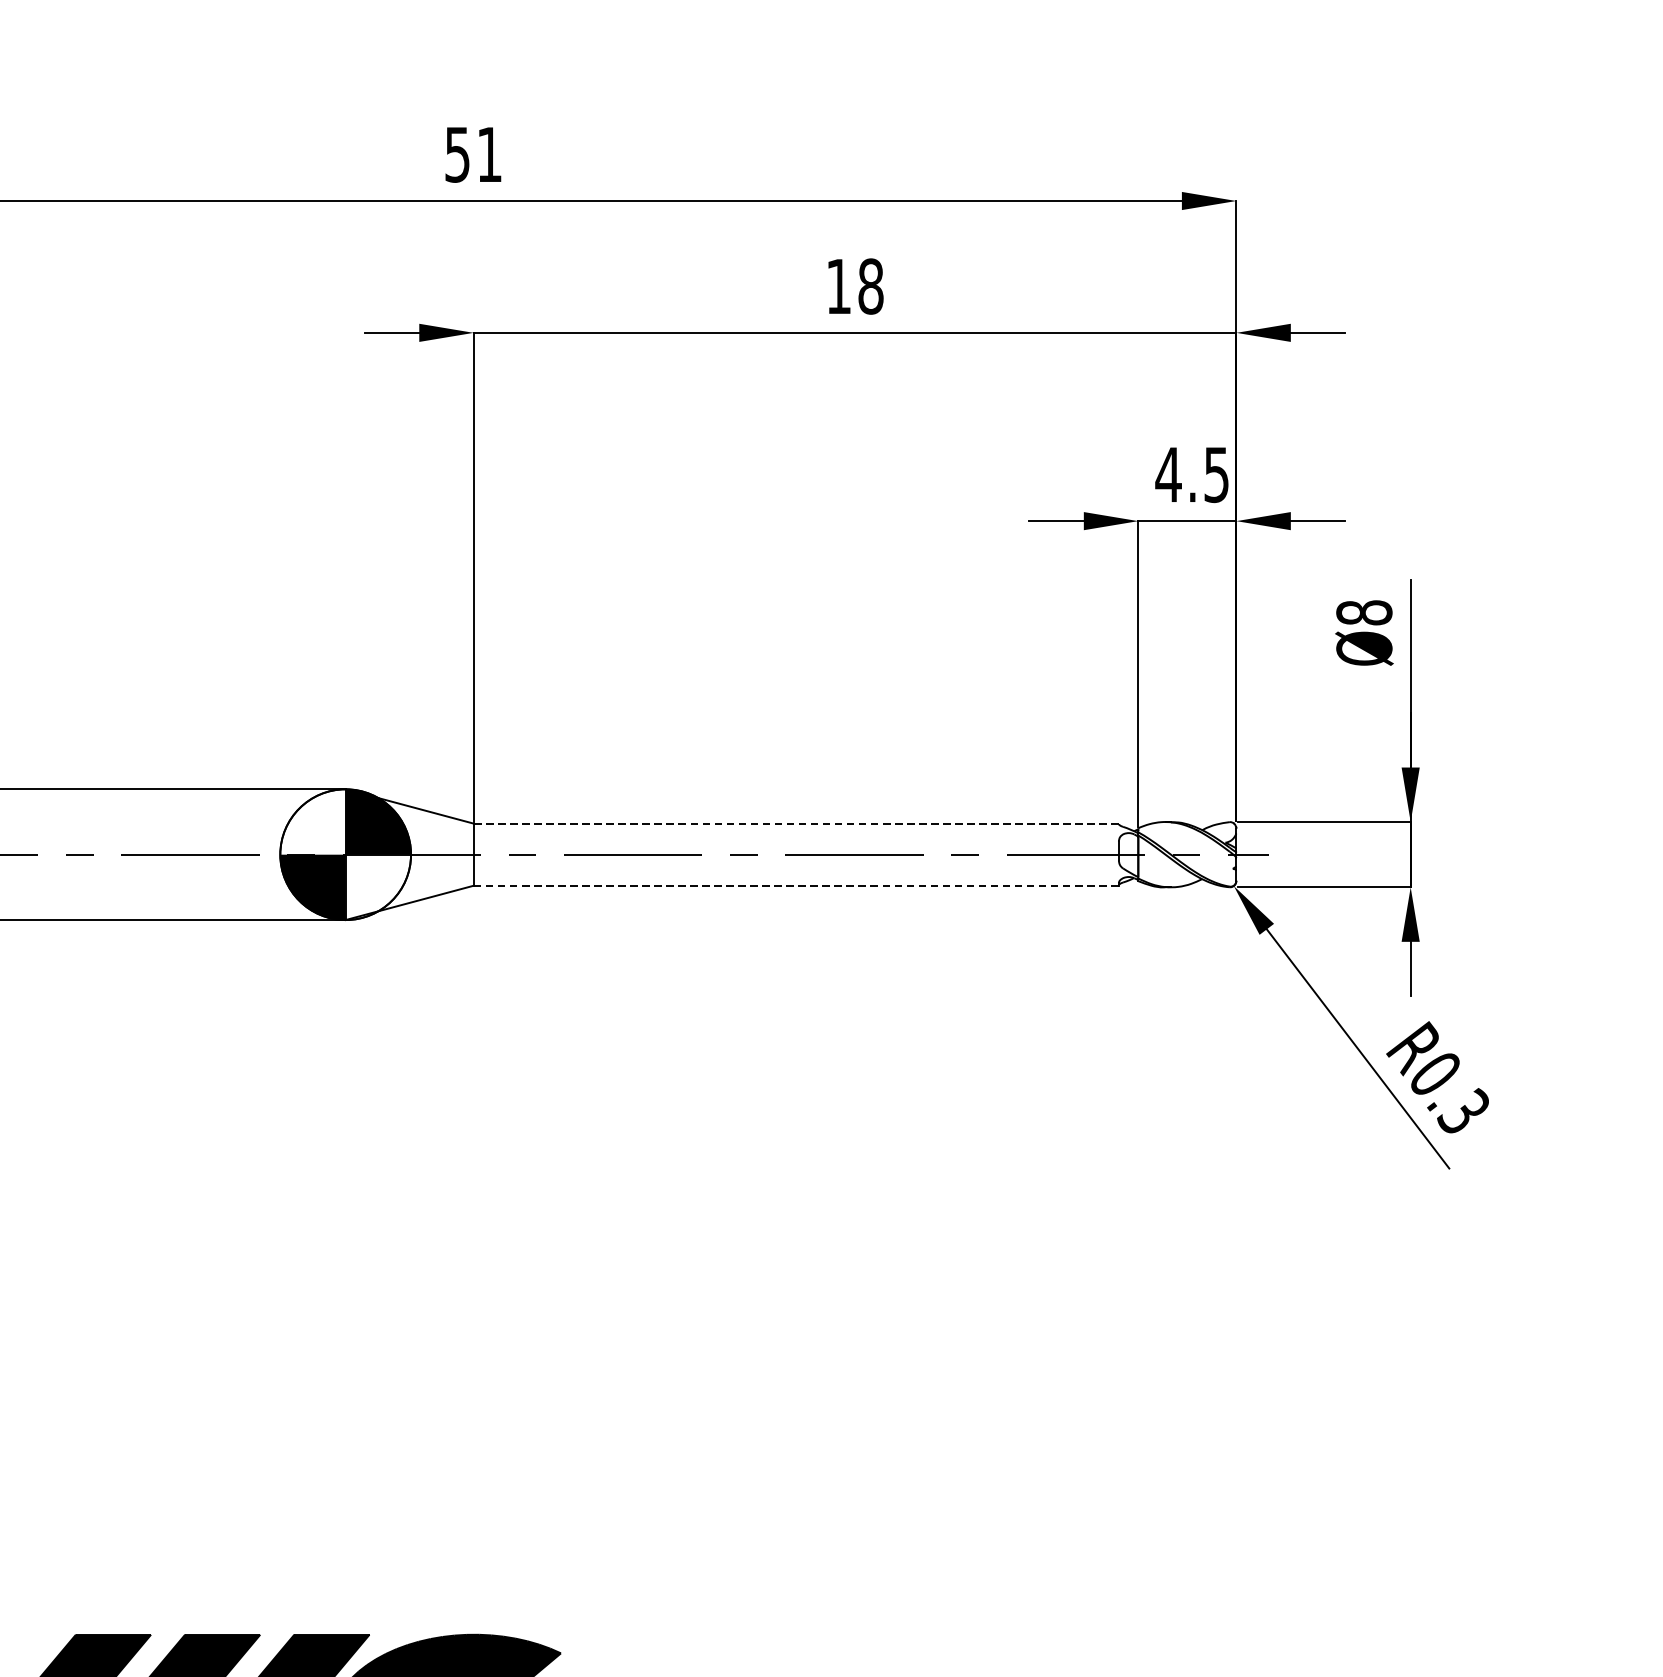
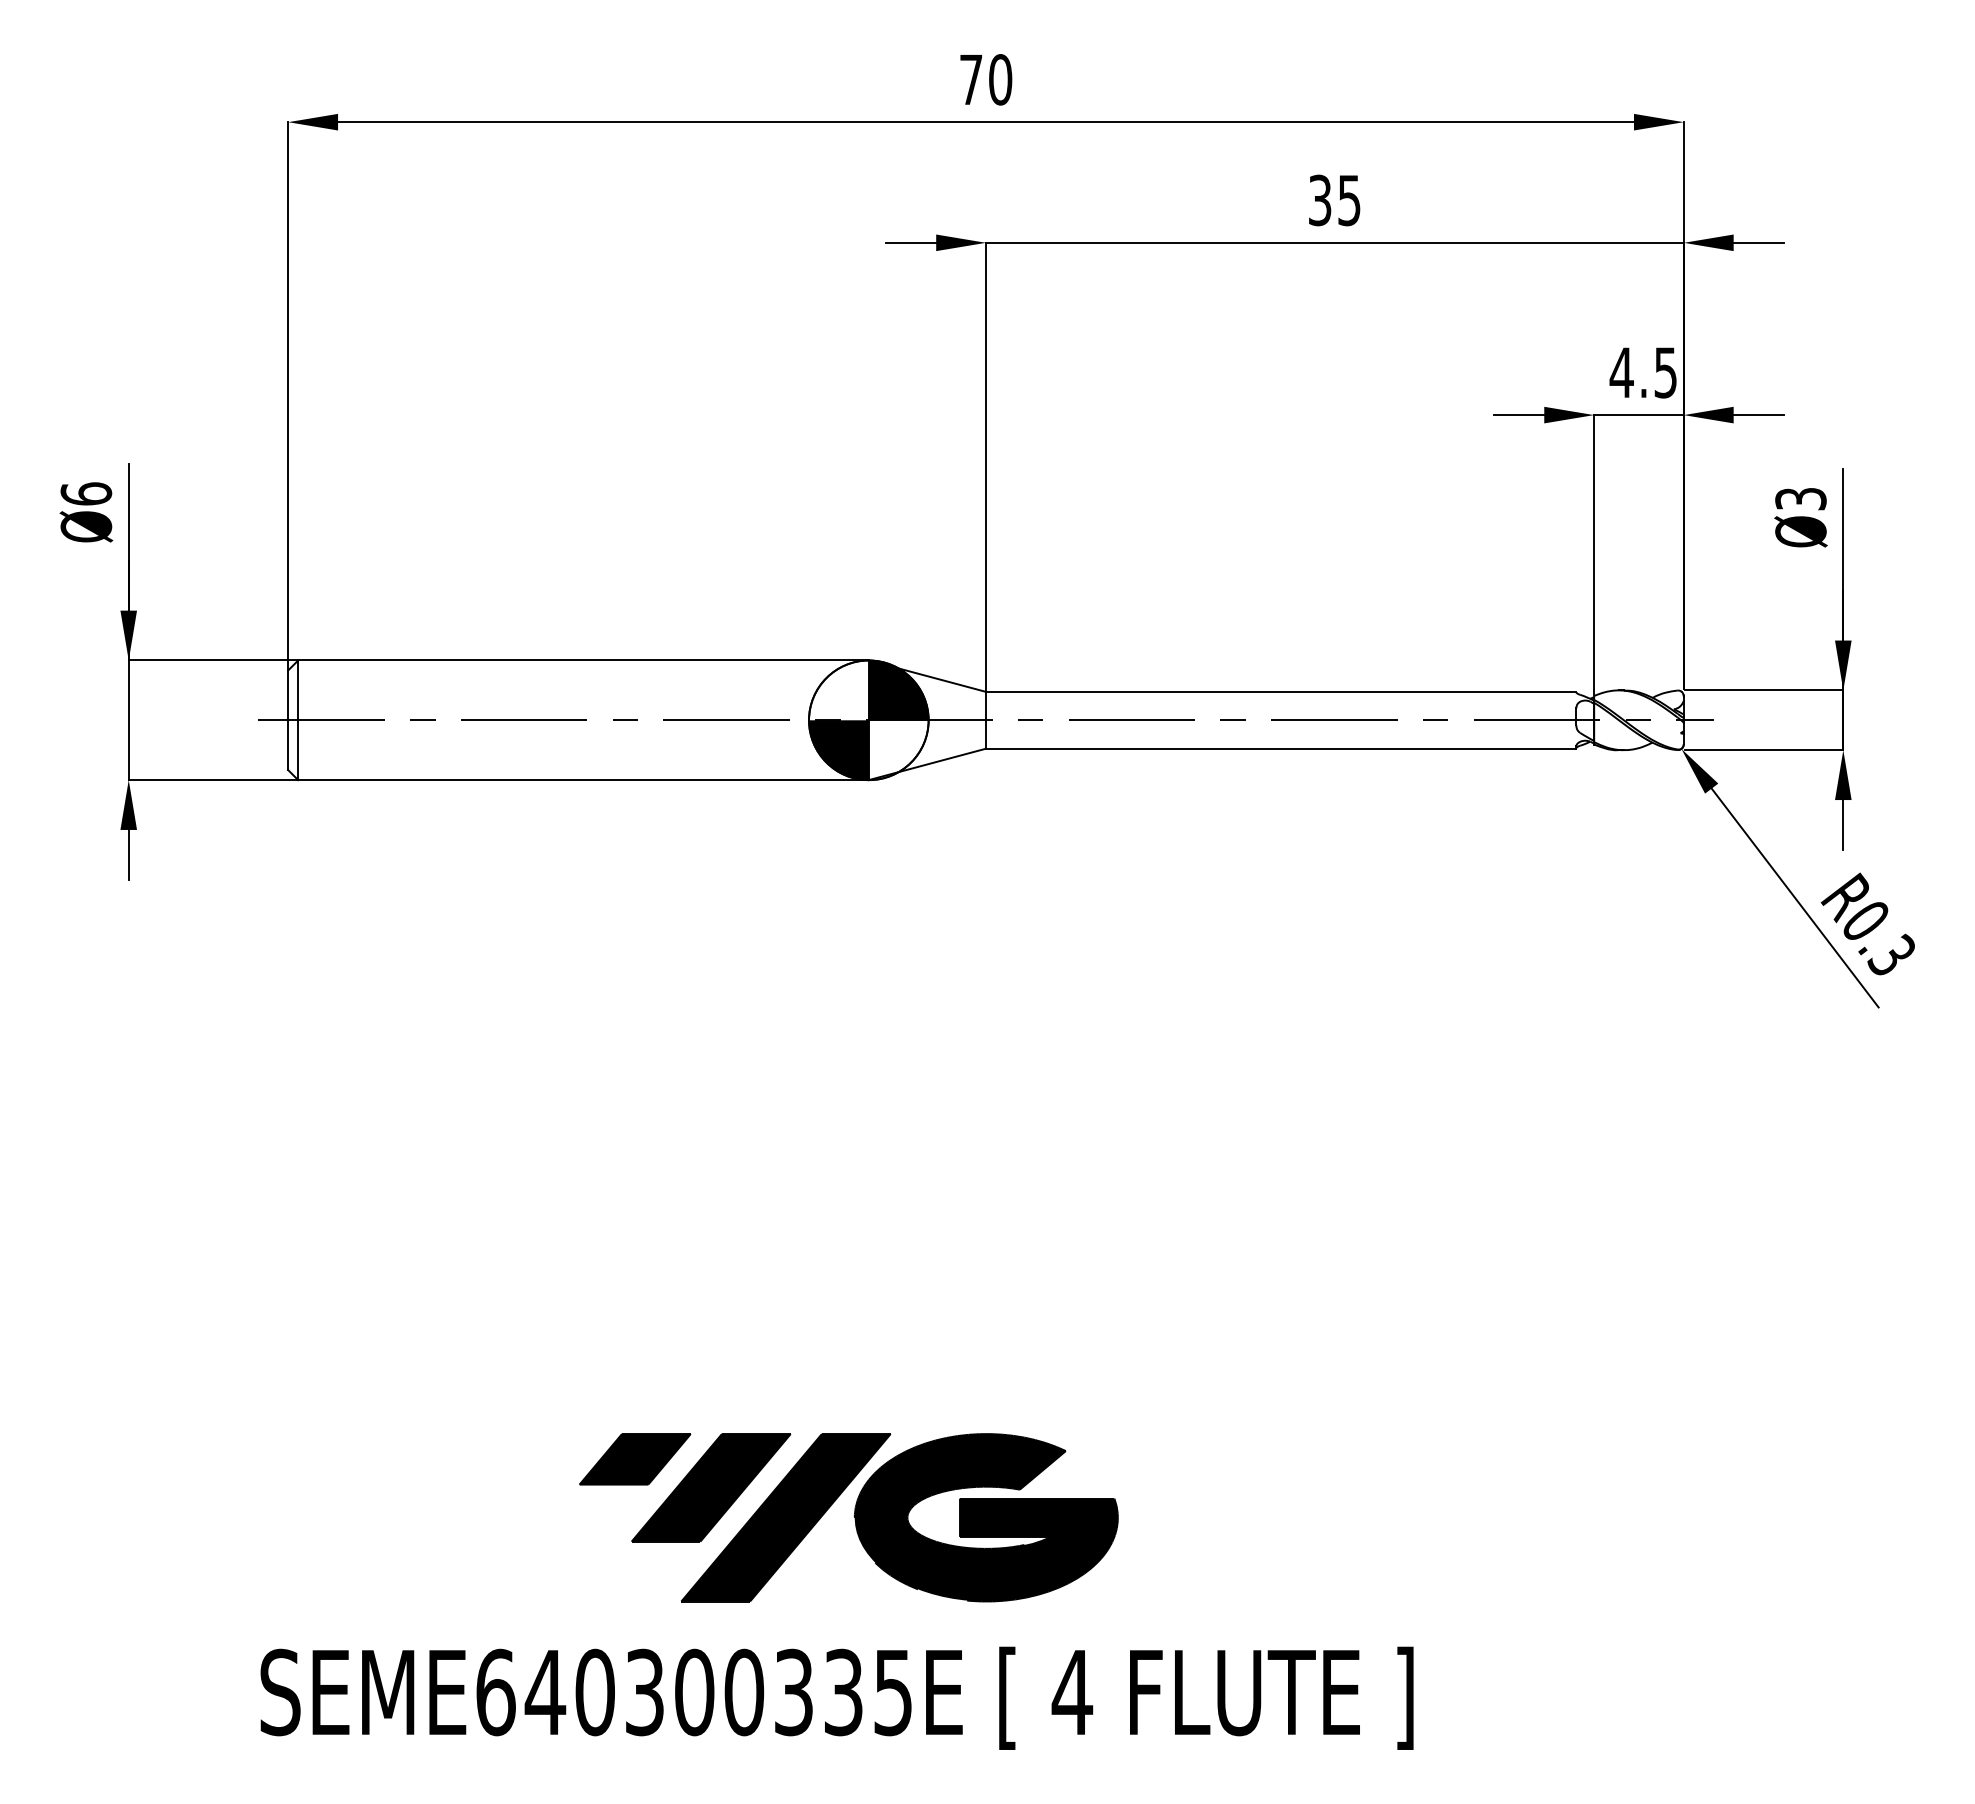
text: (474, 154) -> (986, 79), 51 -> 70
text: (855, 286) -> (1335, 200), 18 -> 35
text: (1363, 612) -> (1800, 498), Ø8 -> Ø3
line: (795, 823) -> (1280, 691), dashed -> solid
line: (796, 885) -> (1281, 748), dashed -> solid

